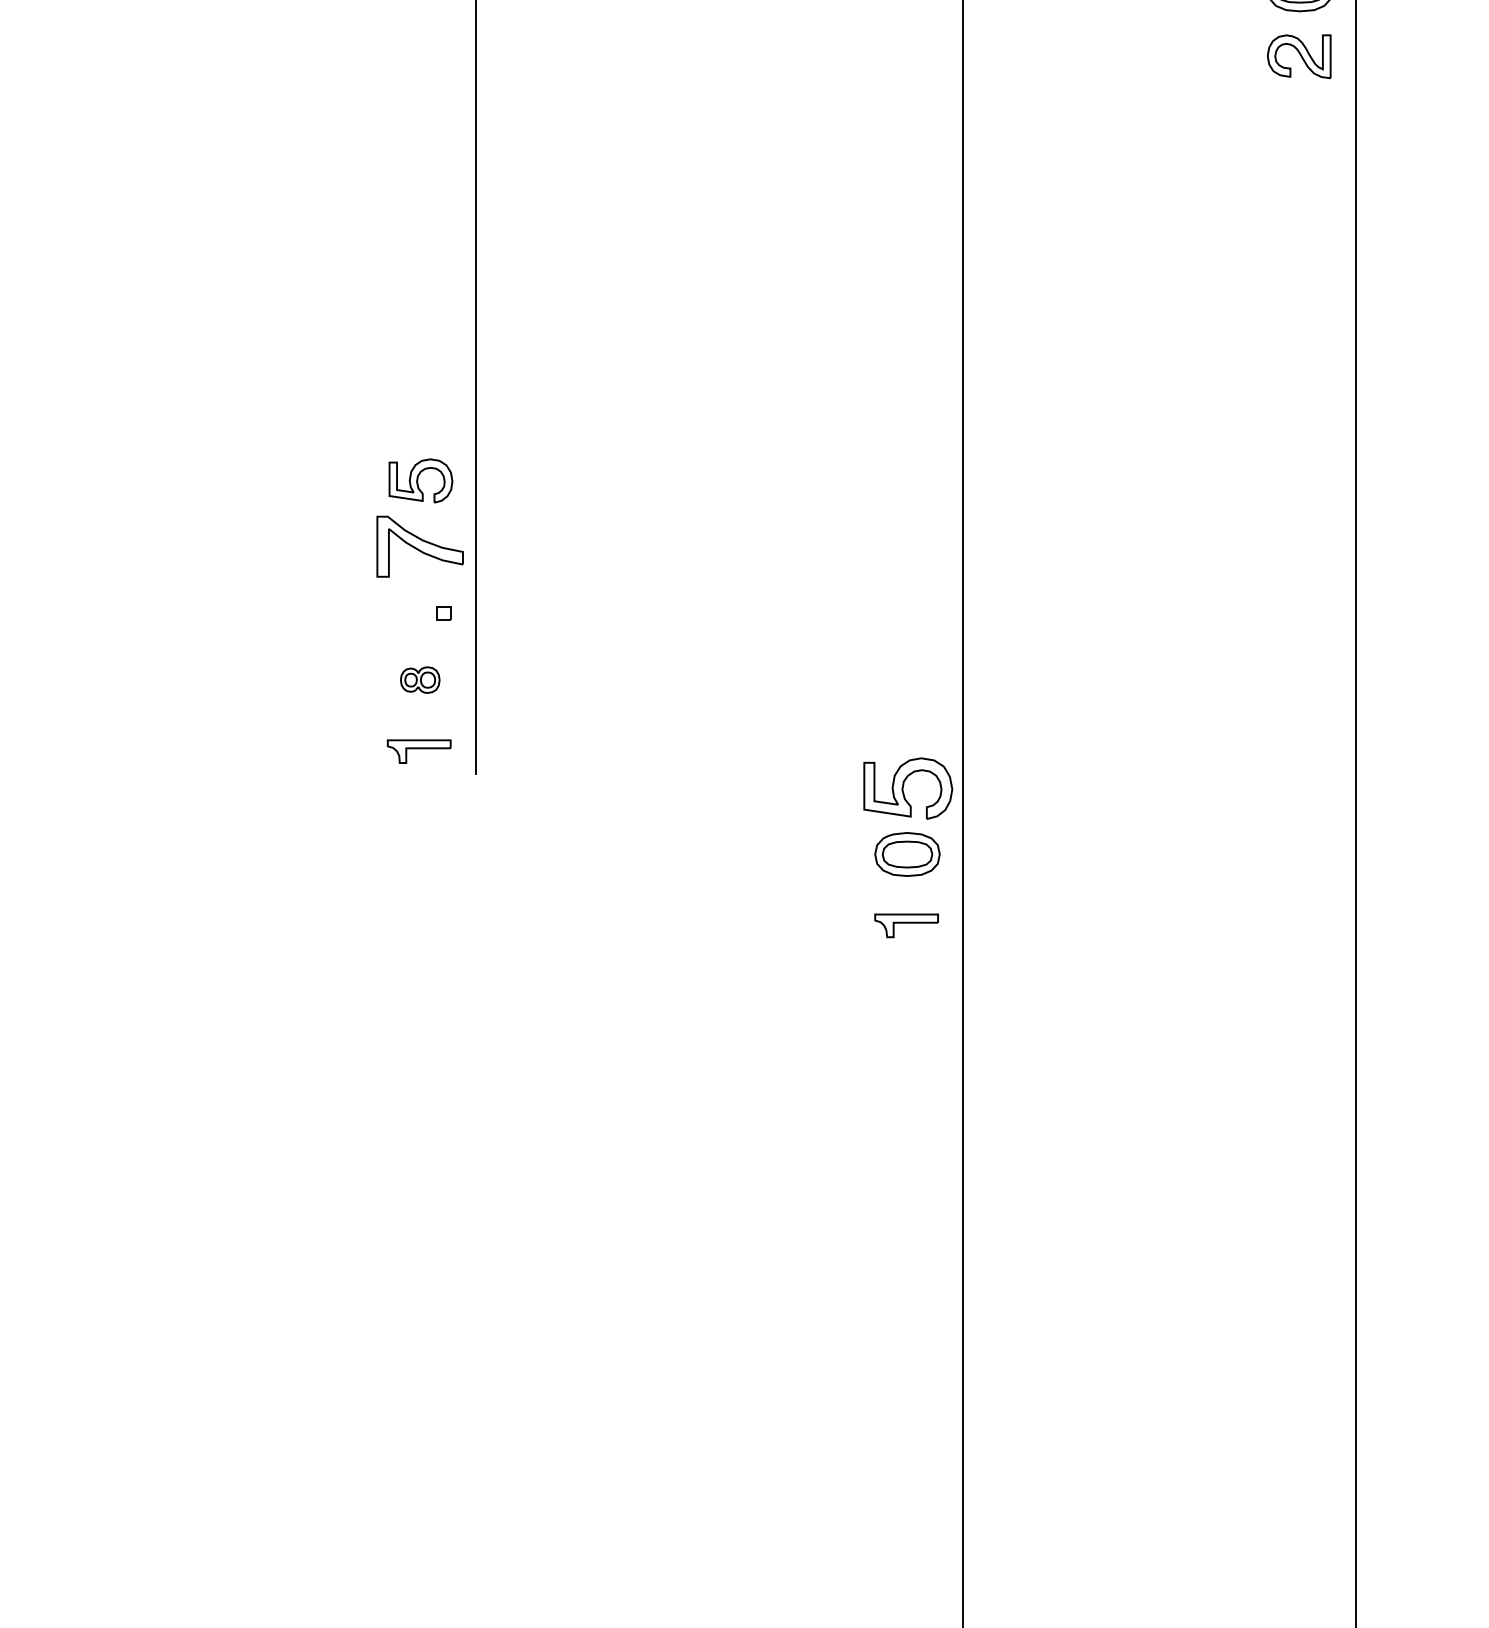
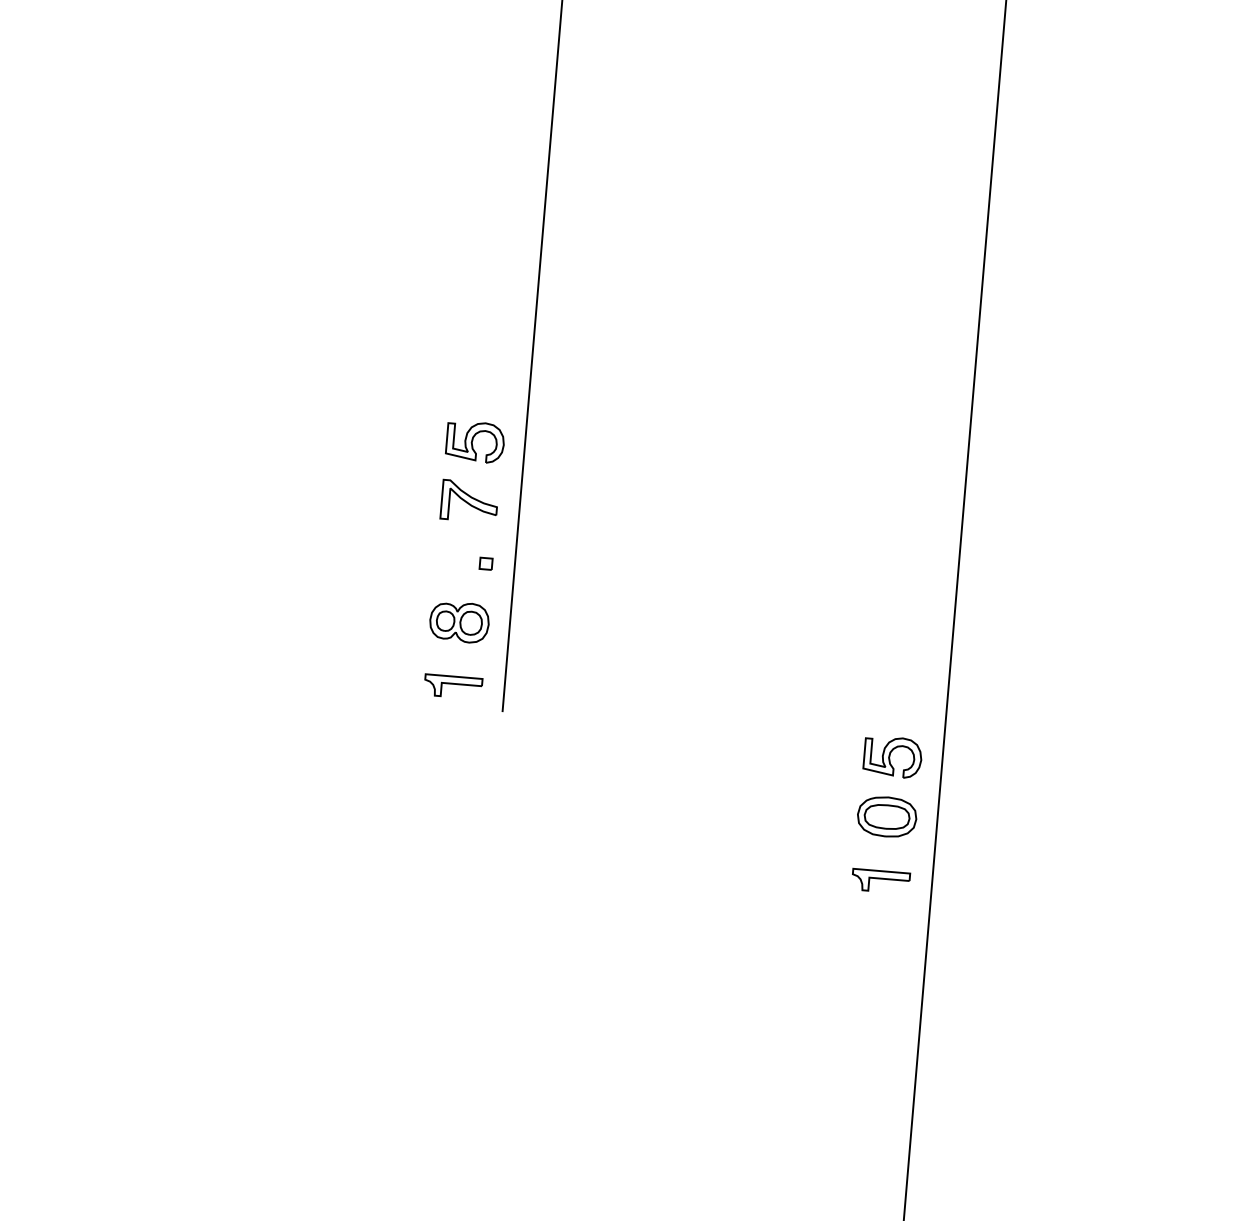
part: (419, 546) -> (469, 501), size x0.71
part: (420, 679) -> (459, 621), size x1.67
part: (908, 787) -> (893, 756), size x0.71

